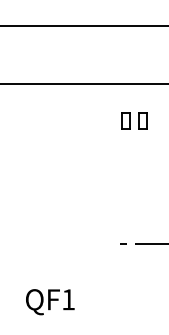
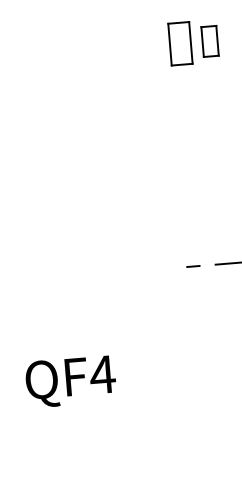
part: (125, 120) -> (178, 43), size x1.4
text: (68, 299) -> (102, 374), QF1 -> QF4

